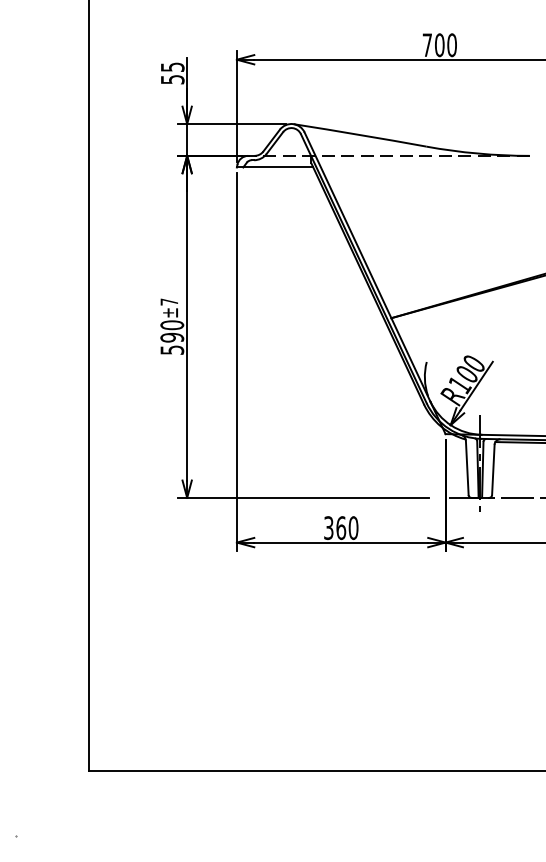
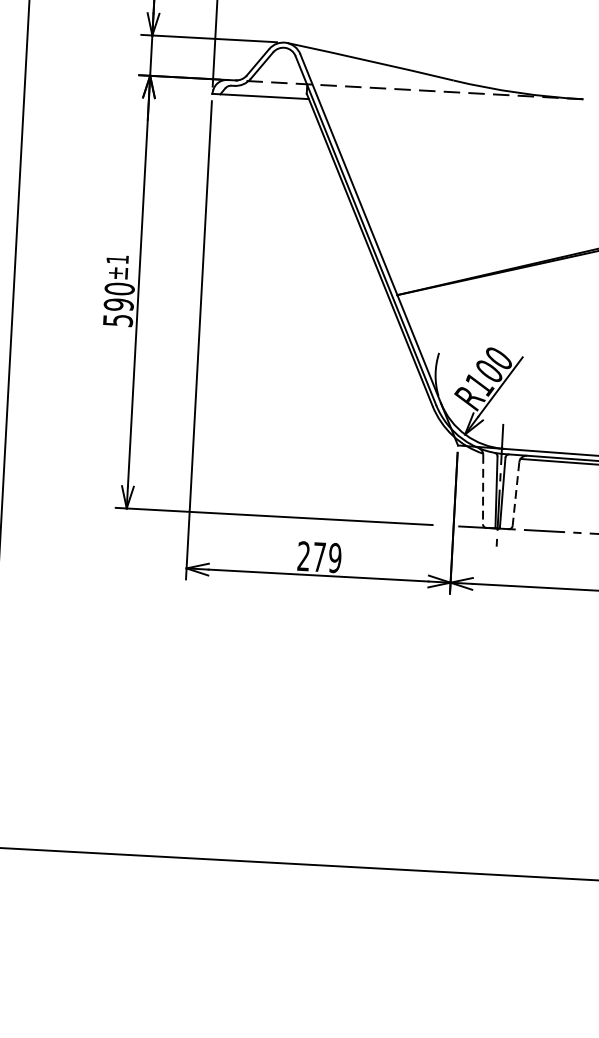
text: (168, 301) -> (116, 258), ±7 -> ±1
line: (467, 468) -> (483, 490), solid -> dashed
line: (493, 470) -> (516, 494), solid -> dashed
text: (341, 528) -> (319, 557), 360 -> 279

